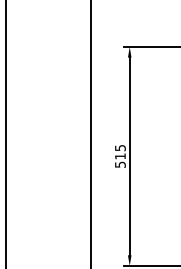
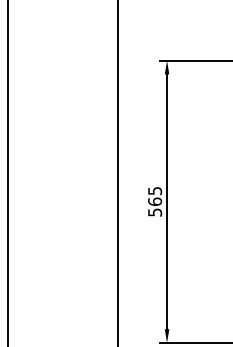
text: (120, 156) -> (155, 201), 515 -> 565

